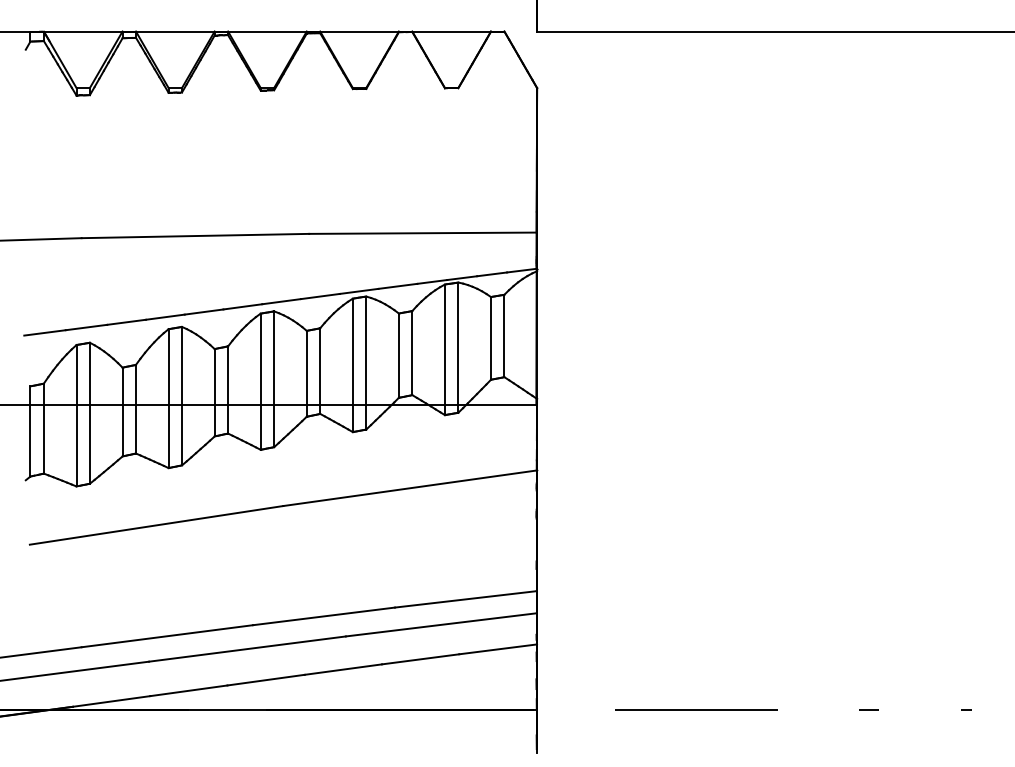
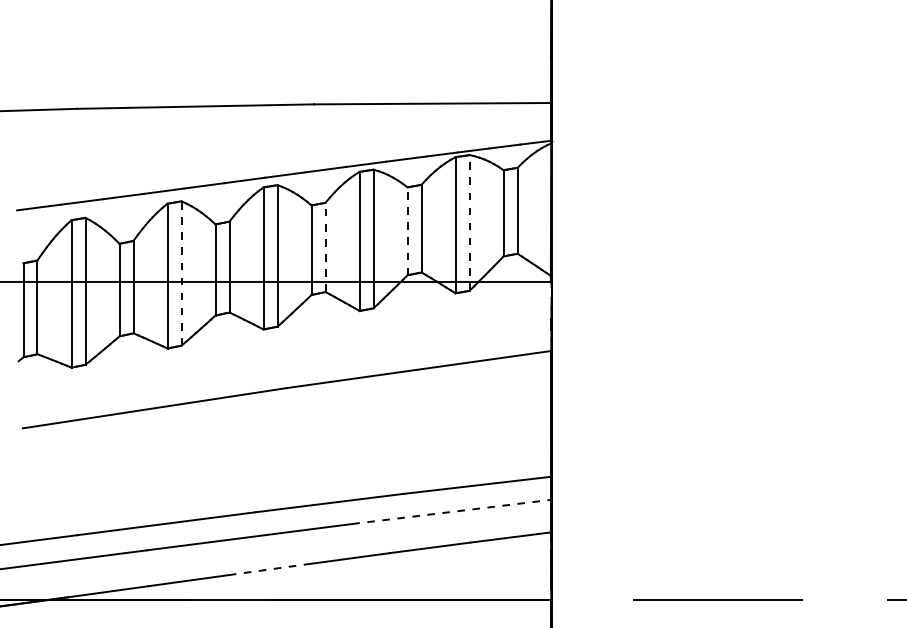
line: (458, 347) -> (469, 222), solid -> dashed
line: (398, 355) -> (407, 231), solid -> dashed
line: (320, 371) -> (325, 247), solid -> dashed
line: (182, 395) -> (182, 272), solid -> dashed
line: (441, 624) -> (451, 511), solid -> dashed
line: (266, 680) -> (269, 569), solid -> dashed

